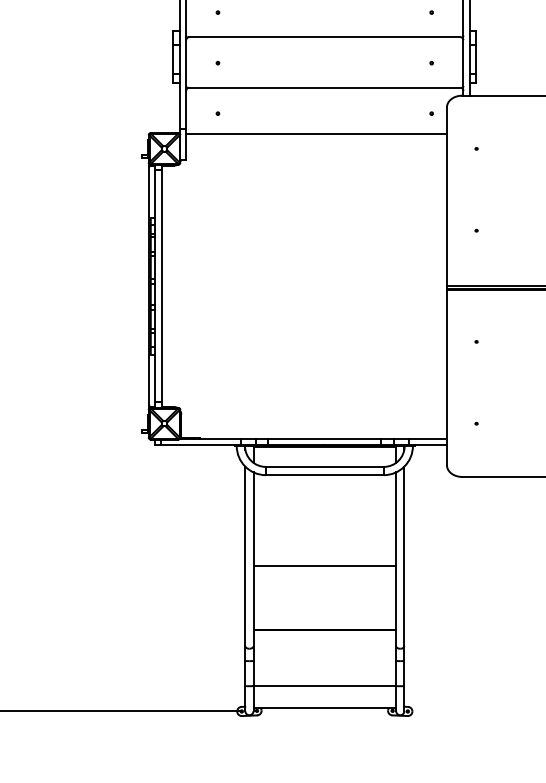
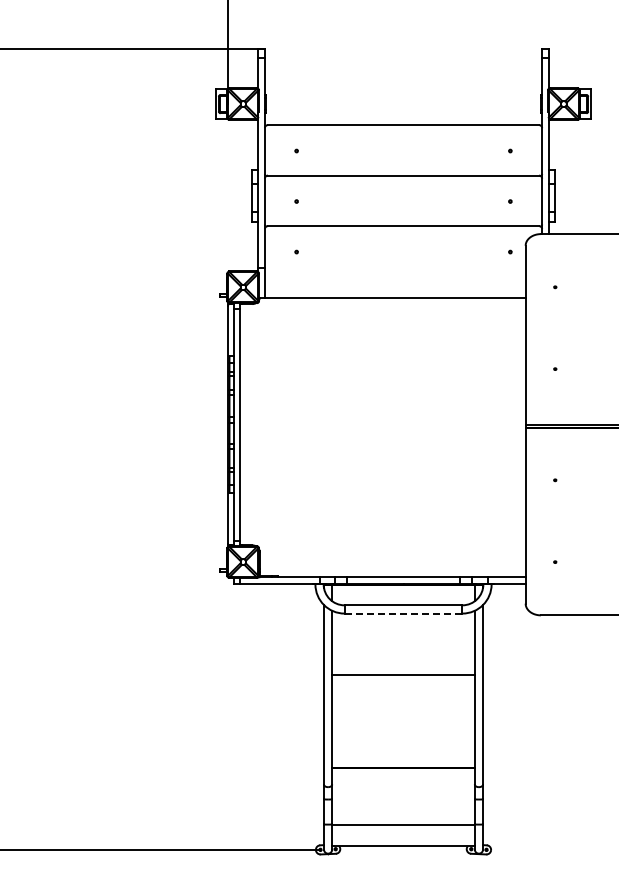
line: (315, 134) -> (394, 298), moved
line: (324, 475) -> (403, 613), solid -> dashed
line: (324, 565) -> (403, 674), moved

